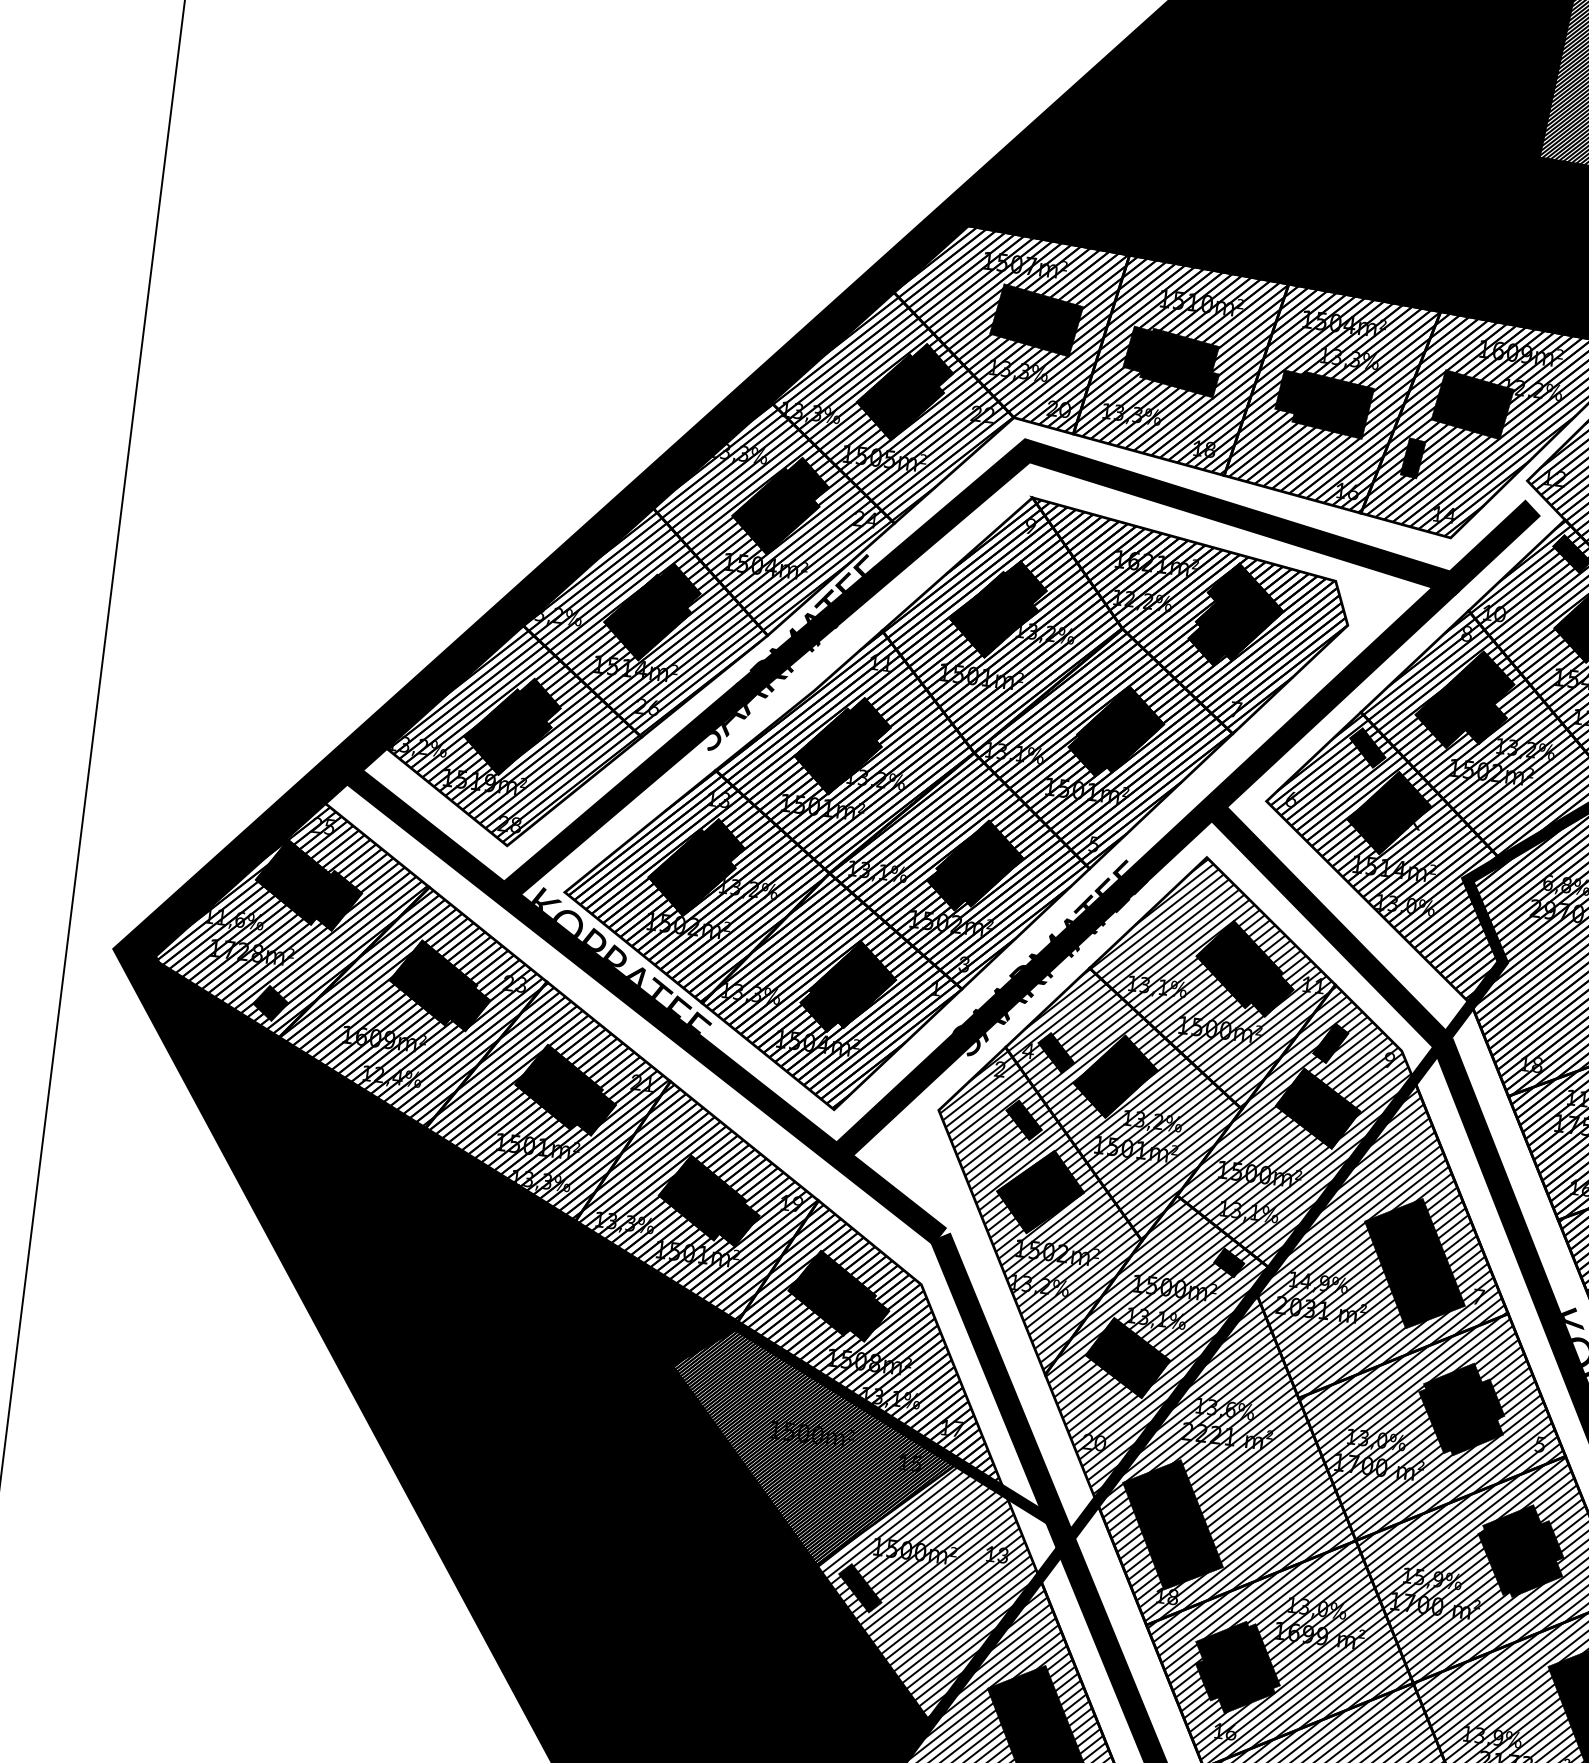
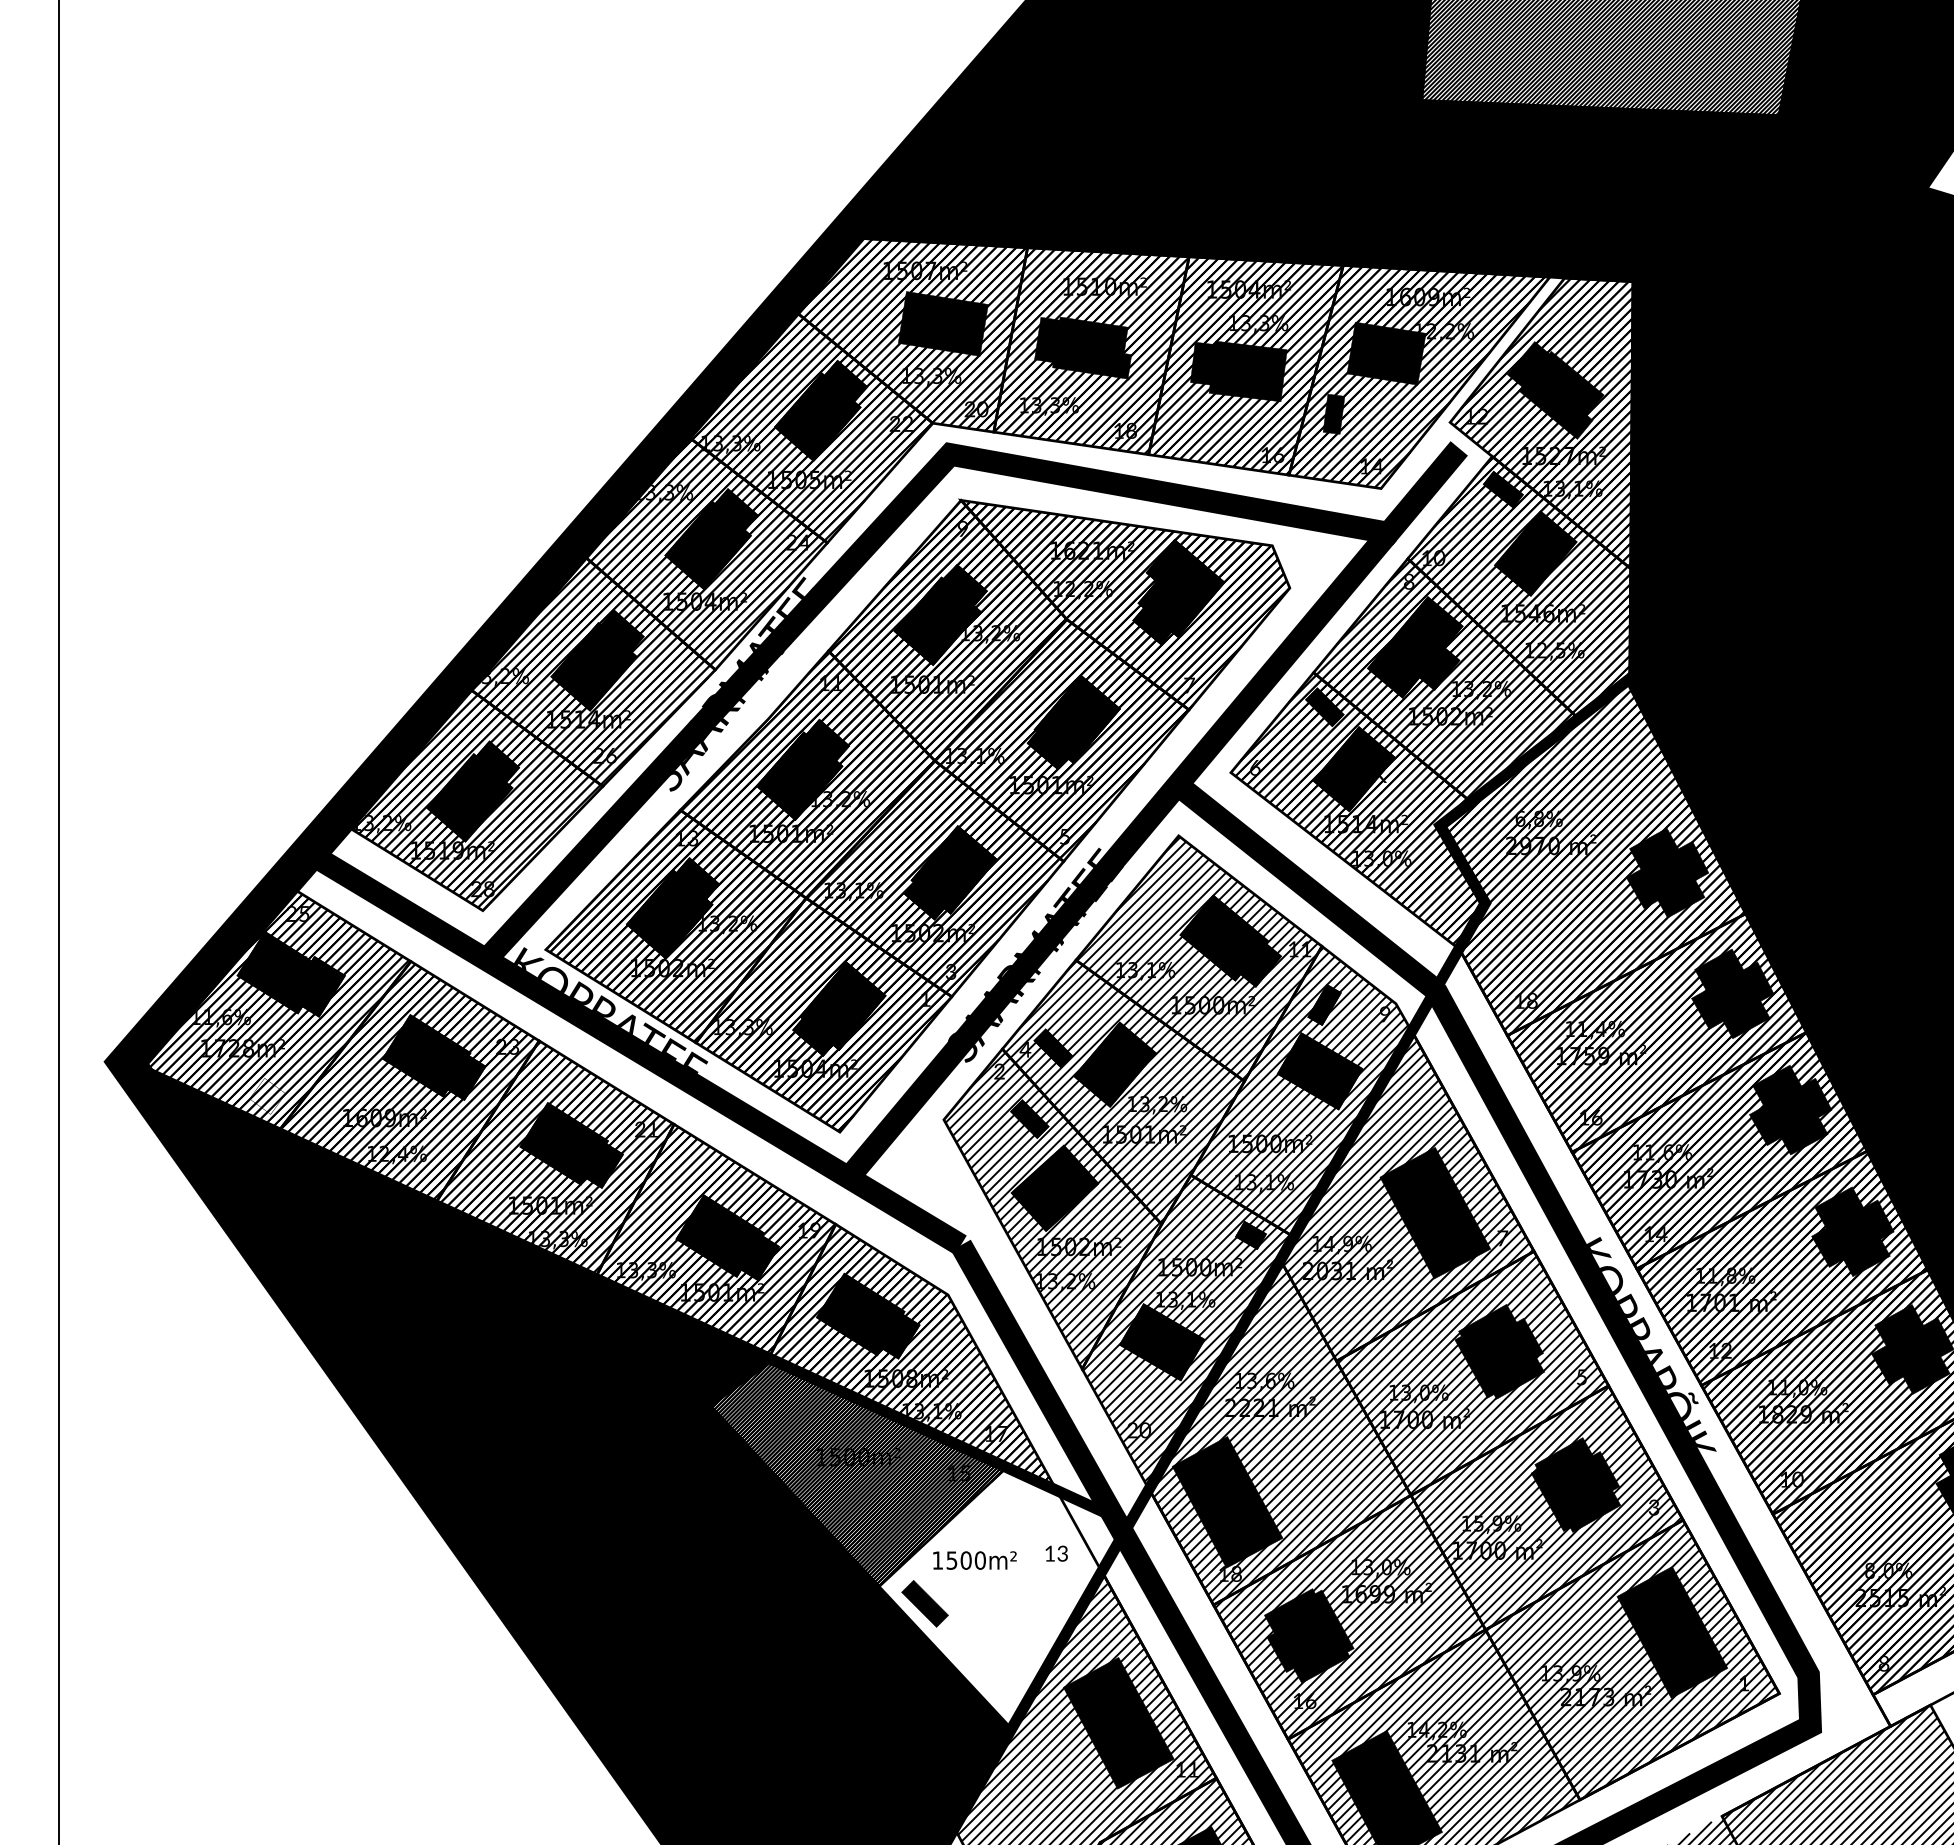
fill: (270, 1003) -> (267, 1096), removed
hatch: (926, 1589) -> (990, 1596), removed

